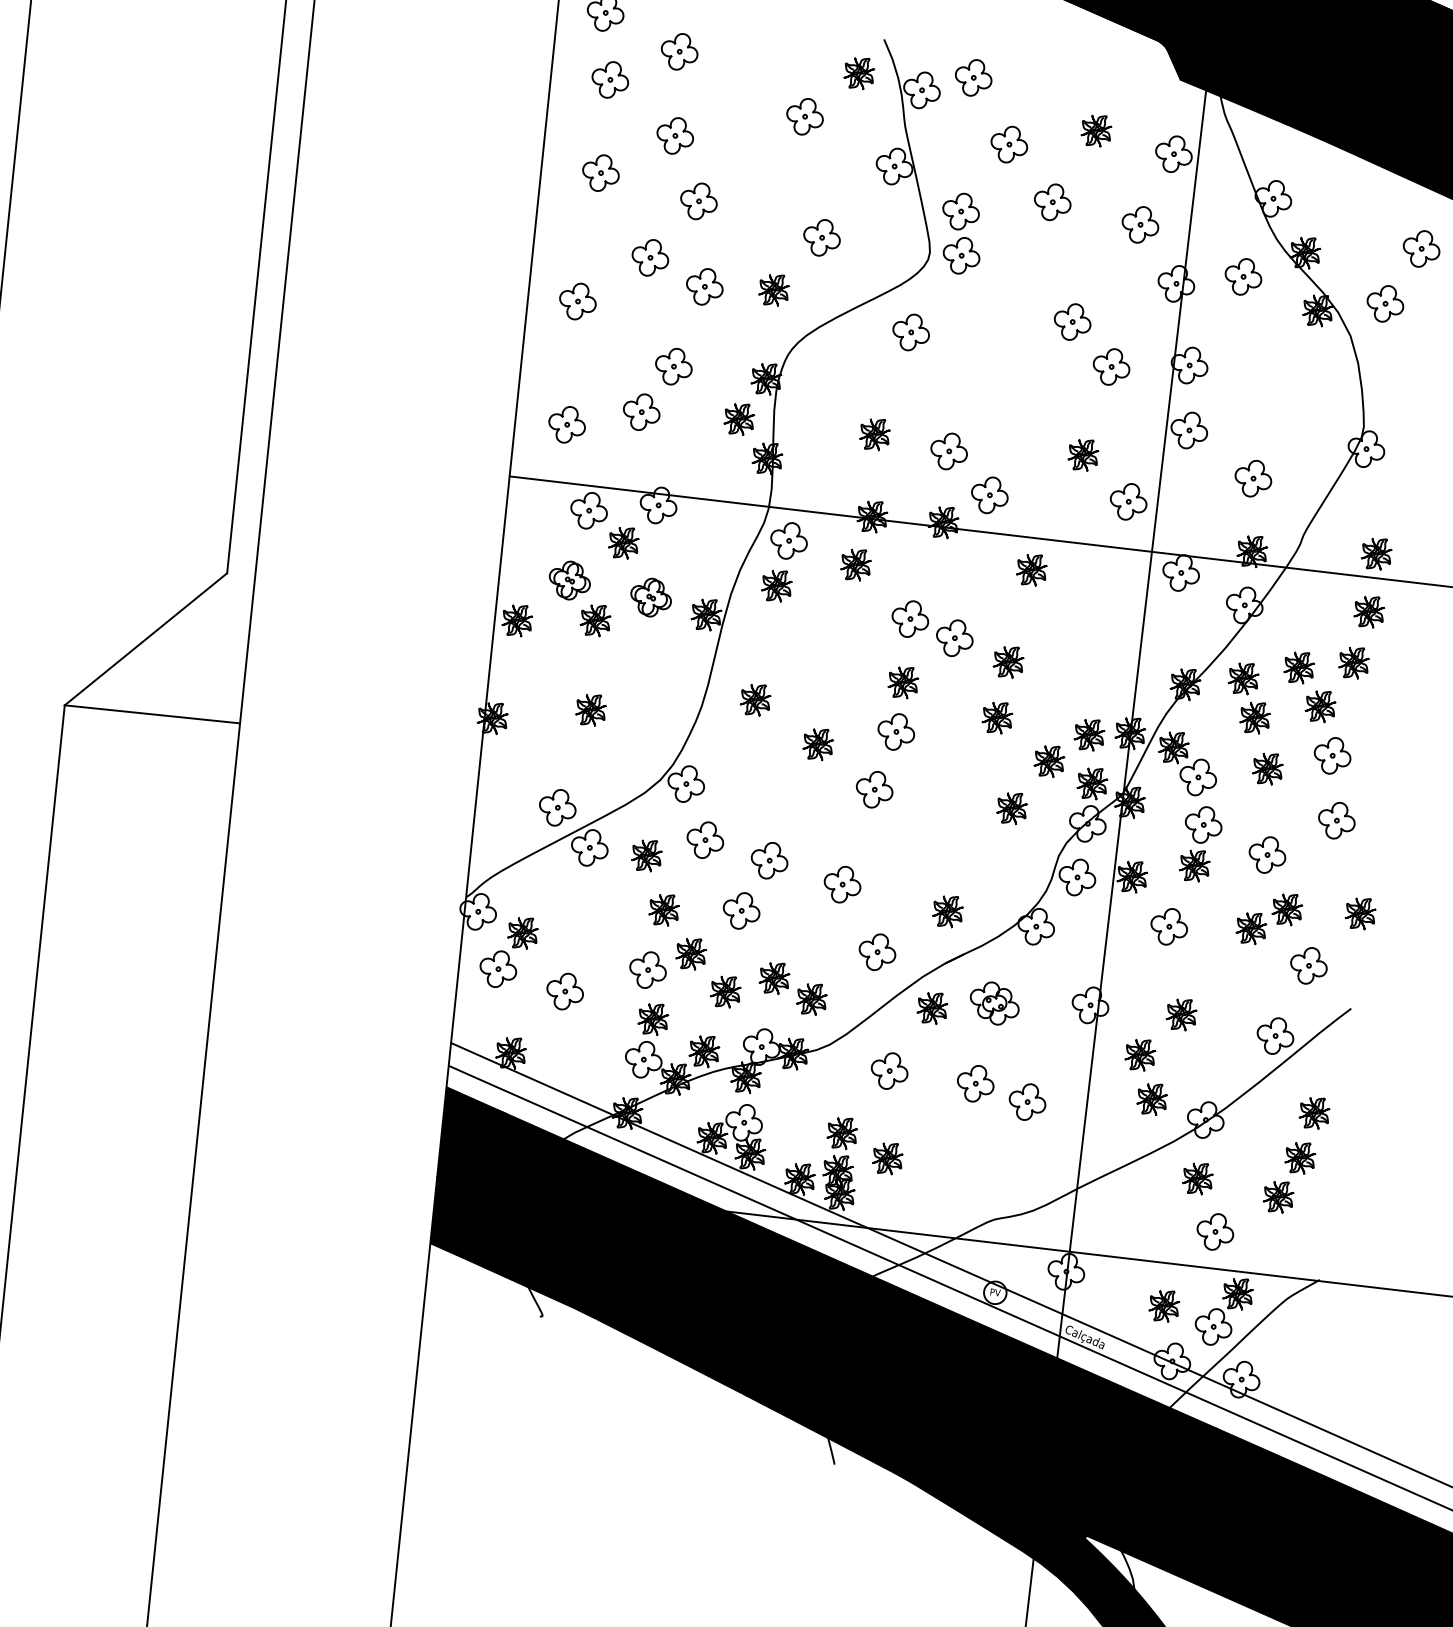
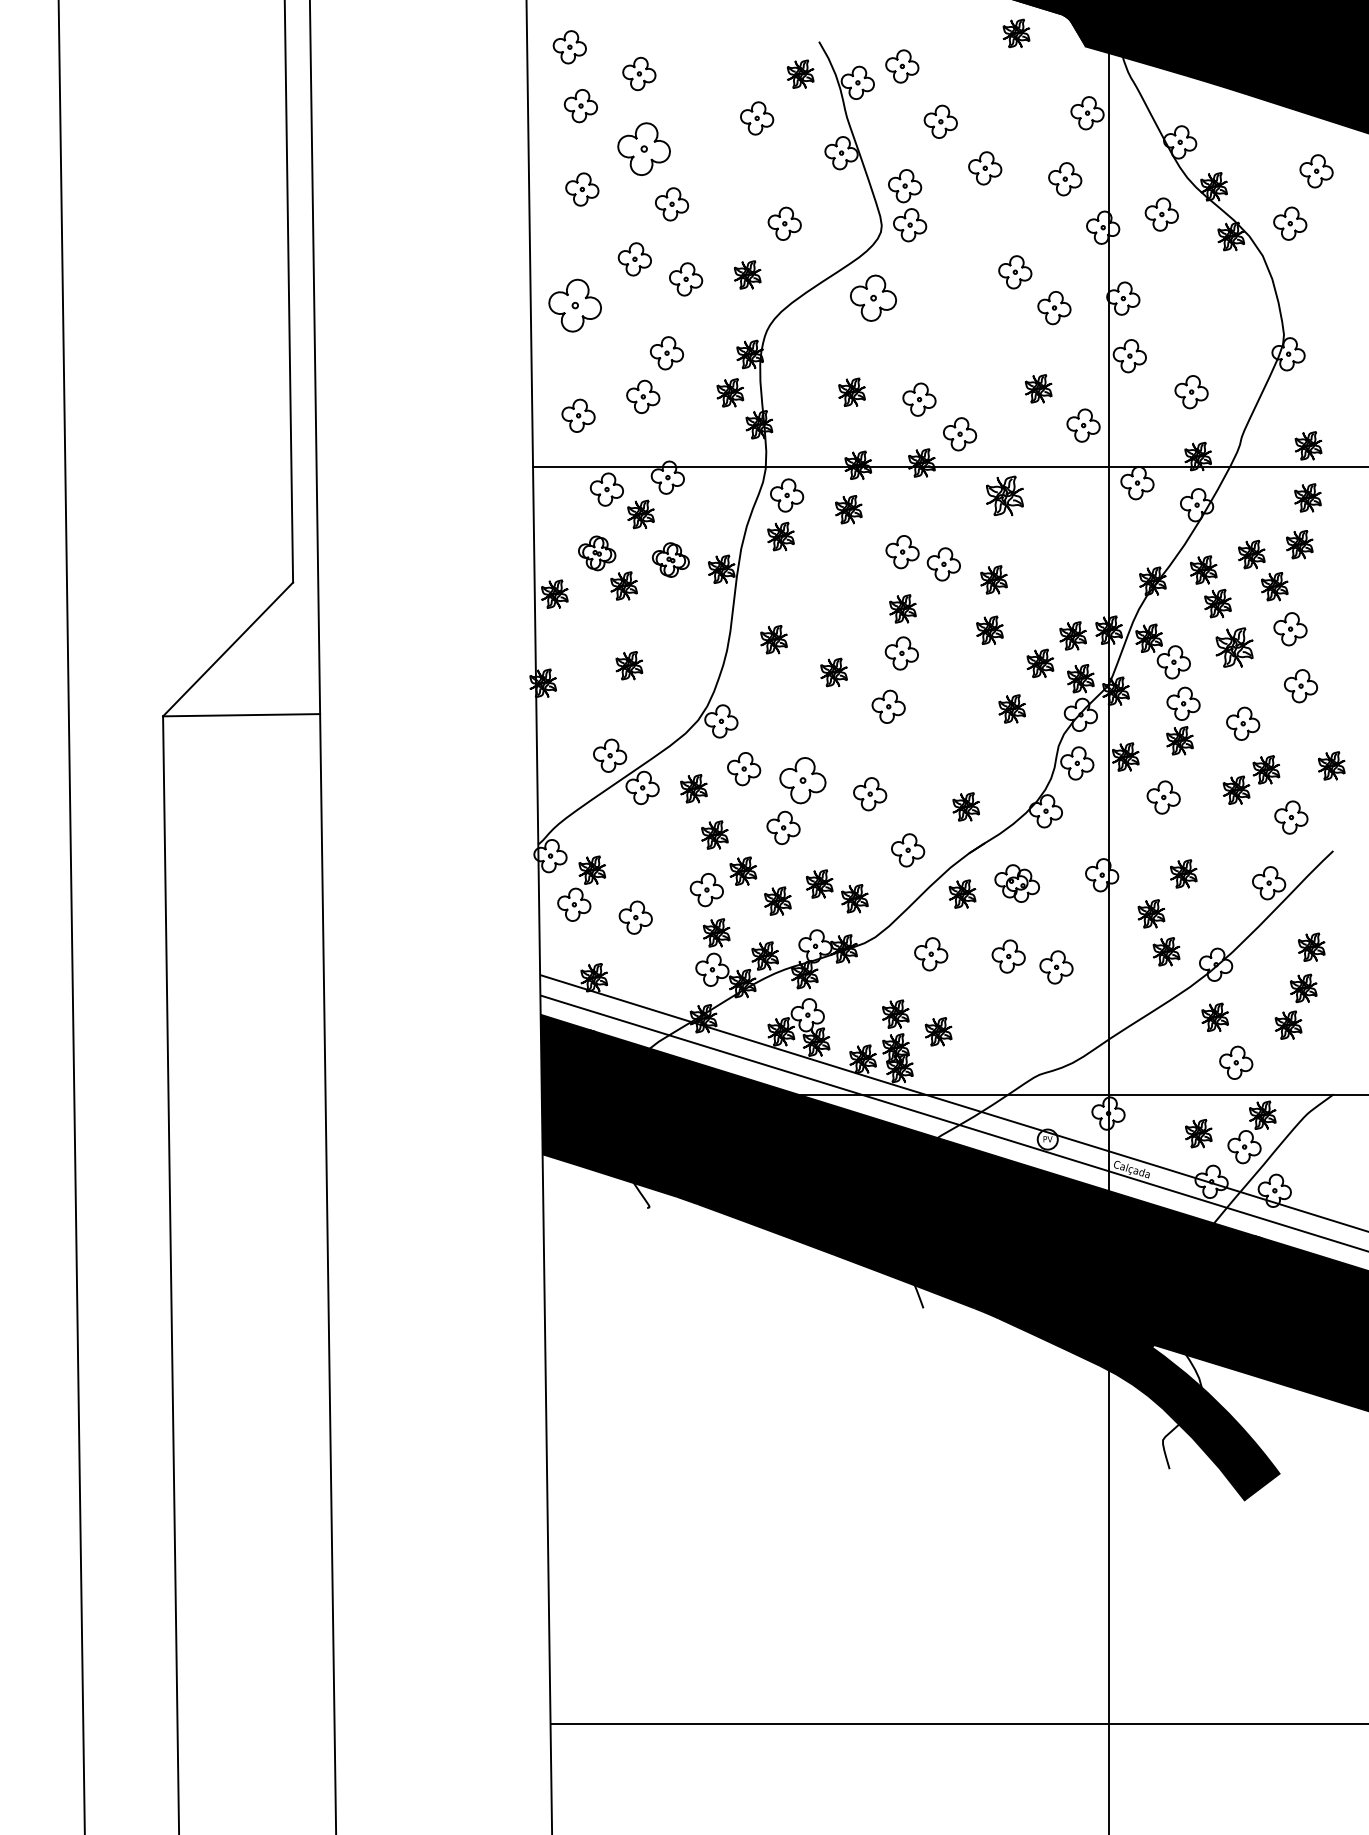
part: (1096, 130) -> (1016, 33), moved
part: (675, 135) -> (644, 148), size x1.6
part: (578, 301) -> (575, 305), size x1.6
part: (911, 332) -> (873, 298), size x1.4
part: (1031, 569) -> (1004, 495), size x1.4
part: (1267, 767) -> (1234, 646), size x1.4
part: (770, 860) -> (803, 780), size x1.4

